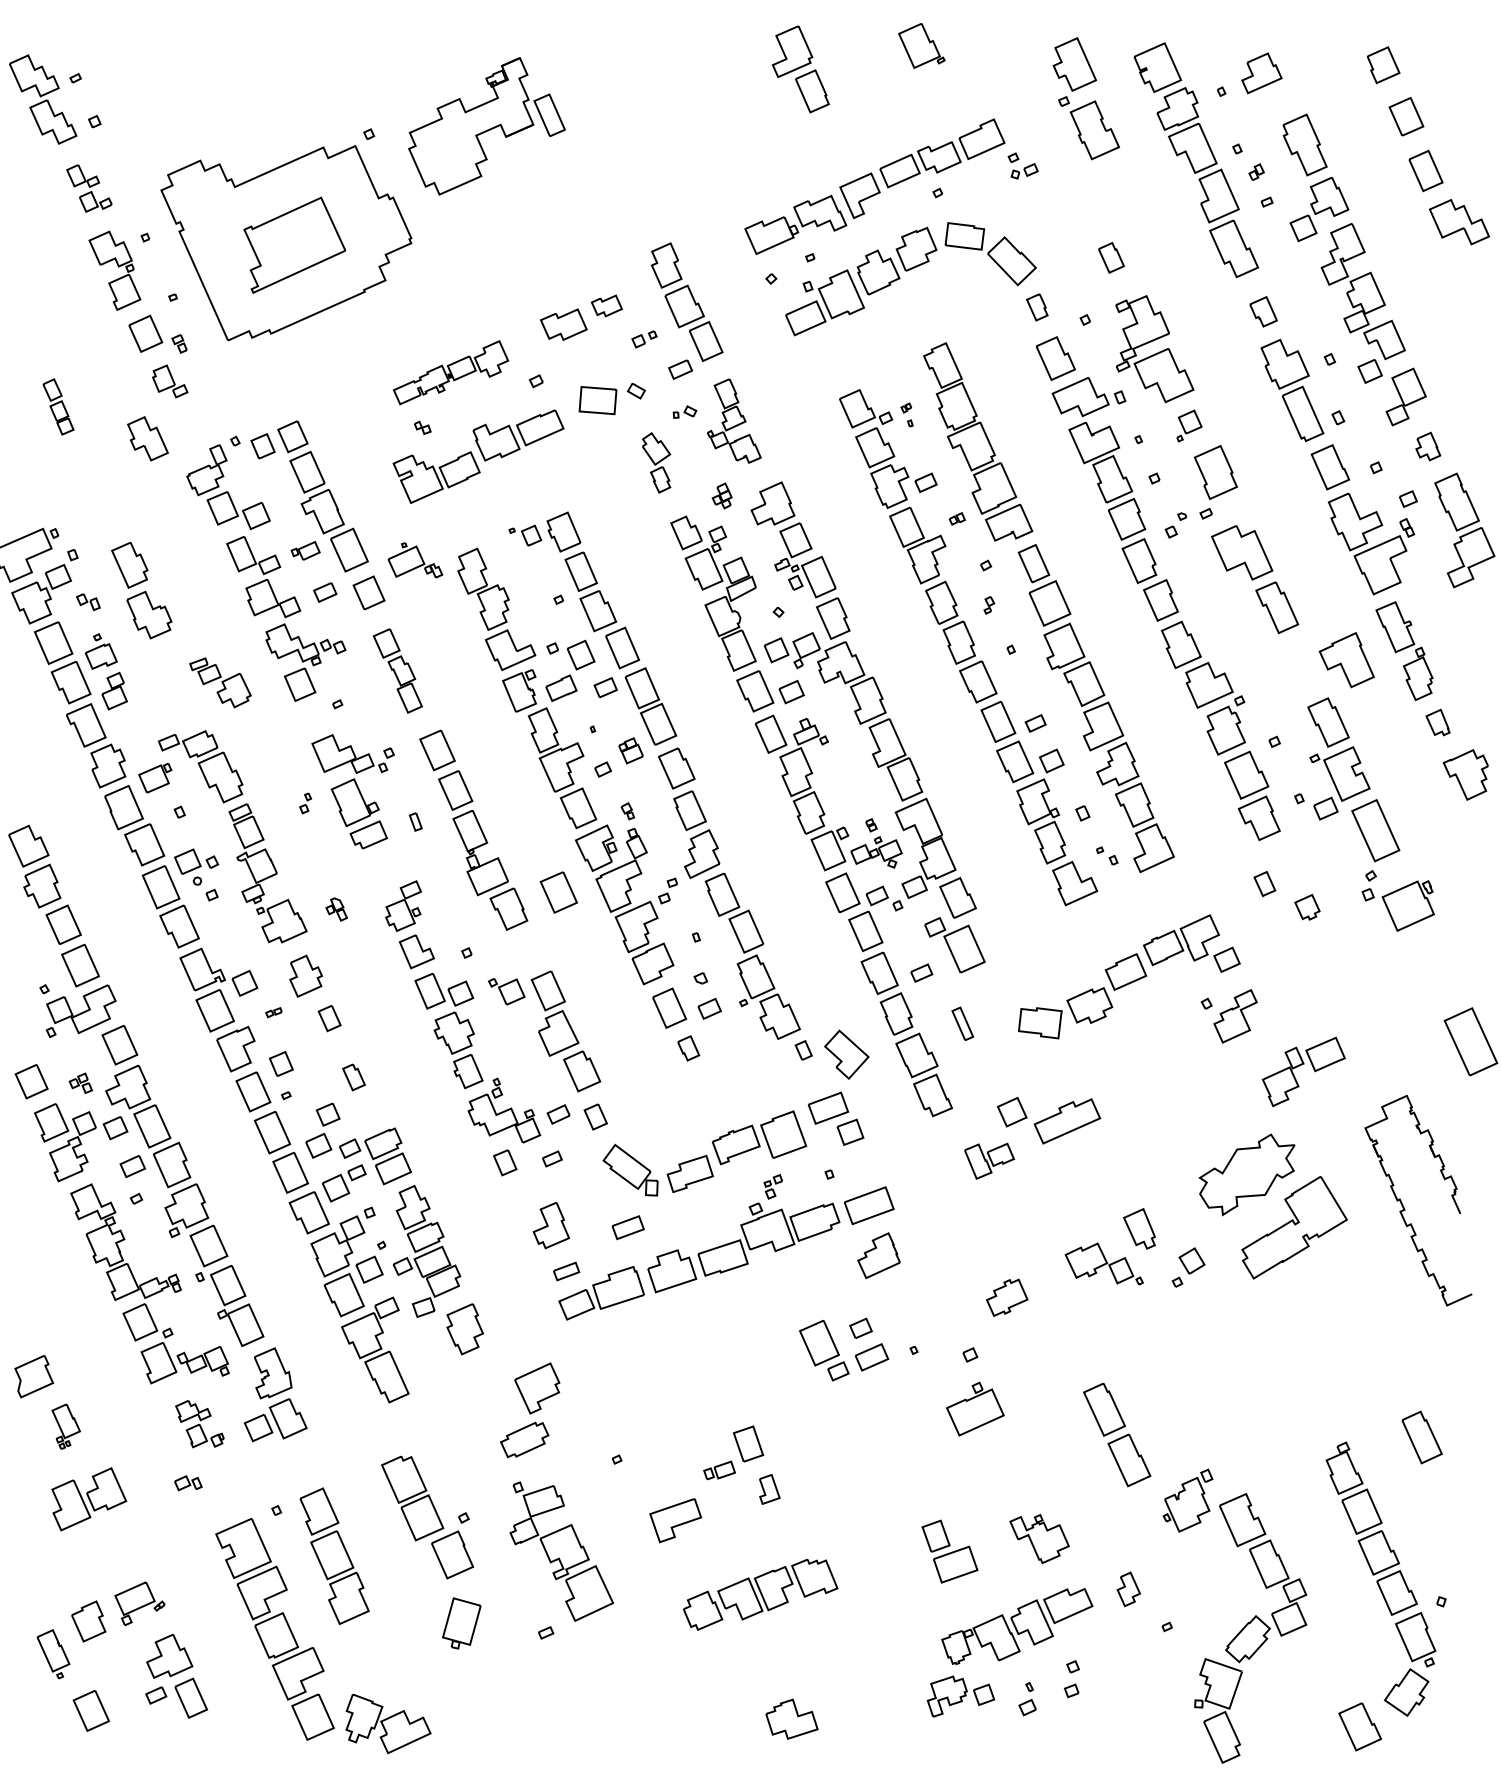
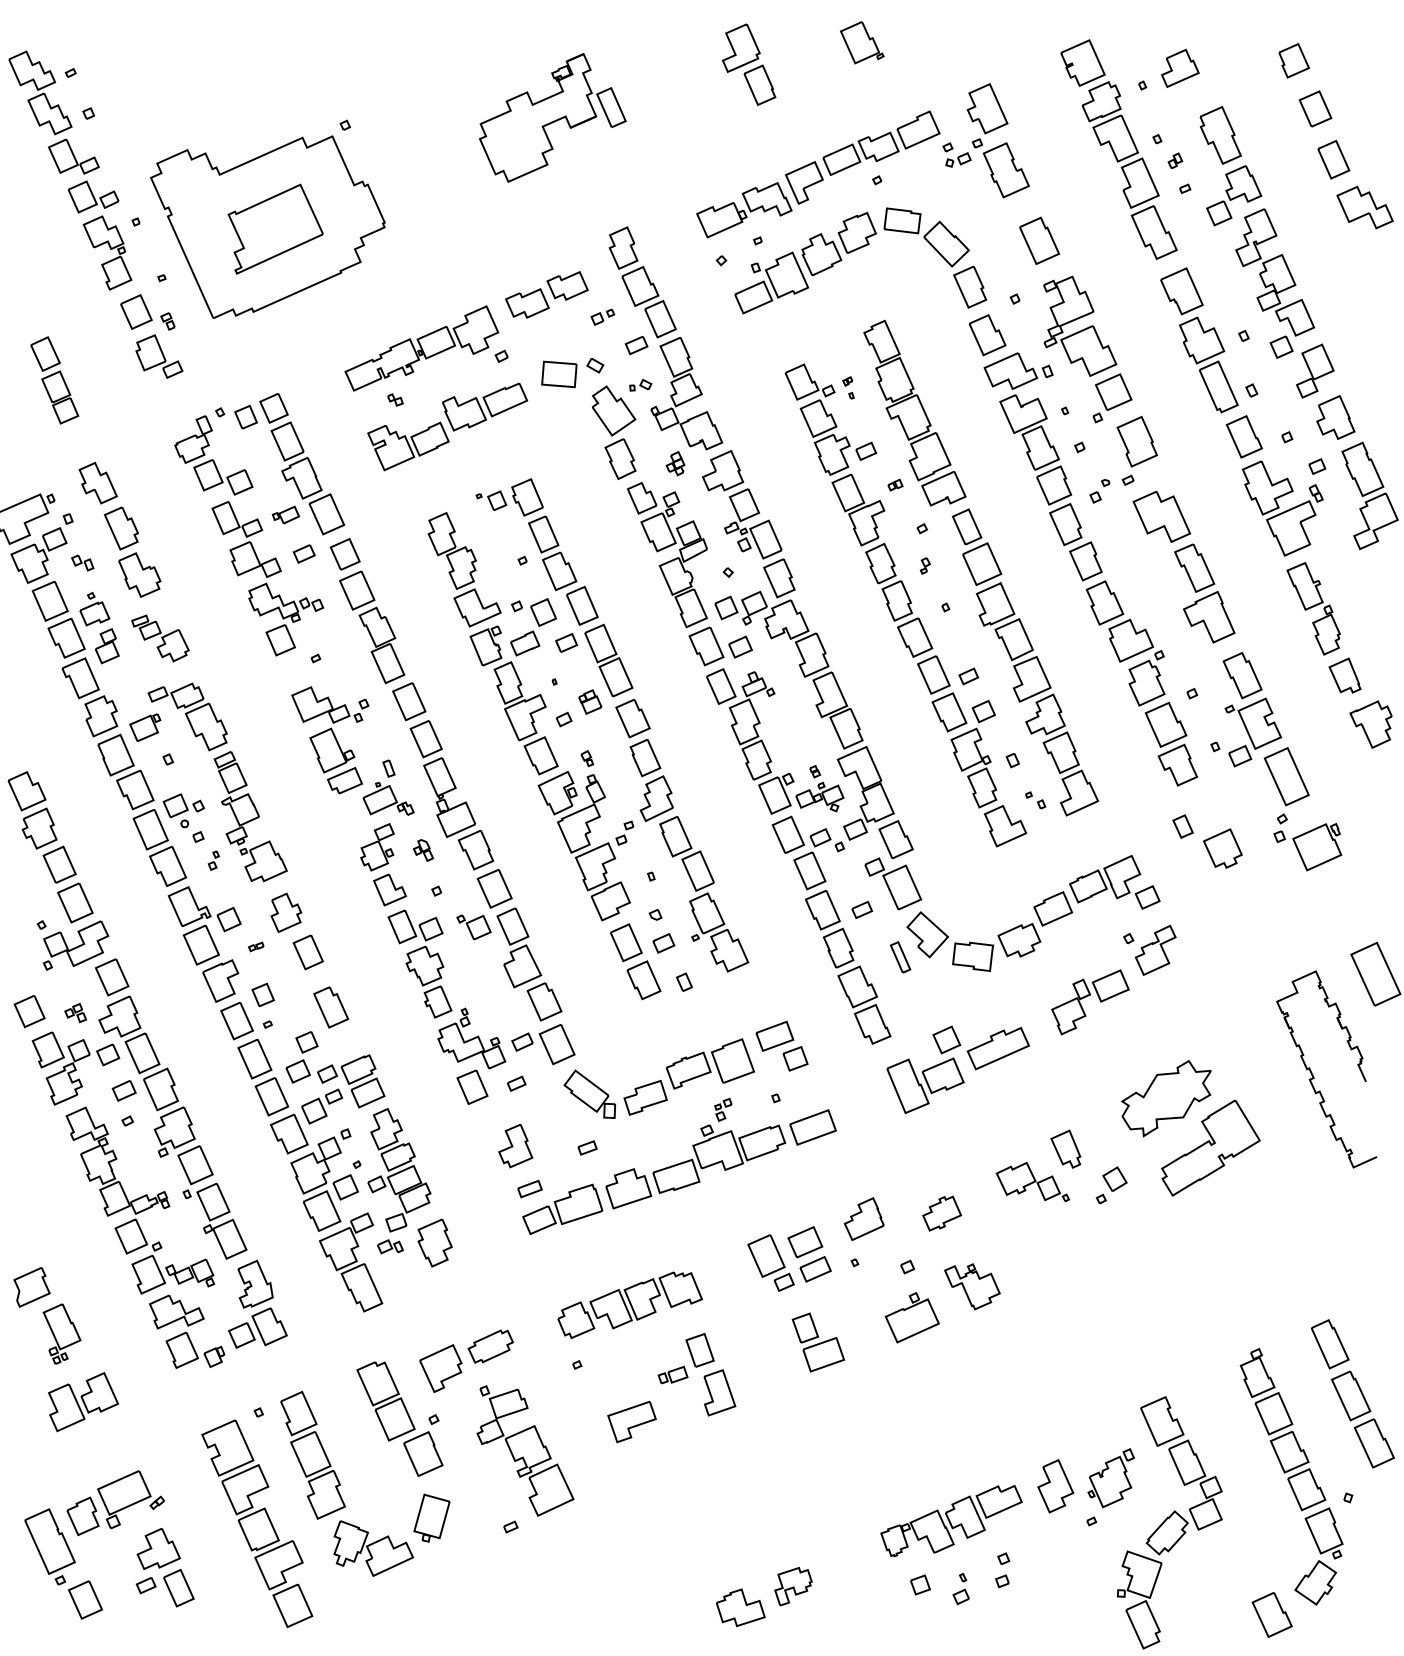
part: (1086, 98) -> (998, 140), moved
part: (486, 126) -> (552, 118), moved
part: (89, 188) -> (83, 176), size x1.67
part: (1111, 257) -> (1039, 240), size x1.67
part: (606, 305) -> (567, 285), size x1.43
part: (1037, 307) -> (970, 287), size x1.67
part: (1263, 311) -> (1181, 291), size x1.67
part: (450, 372) -> (421, 348), size x1.43
part: (169, 381) -> (158, 356), size x1.43
part: (58, 406) -> (54, 379), size x1.67
part: (734, 420) -> (687, 393), size x1.43
part: (1189, 425) -> (1112, 397), size x1.67
part: (147, 438) -> (97, 482), moved
part: (1428, 446) -> (1336, 417), size x1.67
part: (656, 462) -> (614, 432), size x1.67
part: (415, 560) -> (388, 799), moved
part: (1346, 660) -> (1208, 617), moved
part: (397, 670) -> (371, 626), size x1.43
part: (220, 682) -> (160, 638), moved
part: (1437, 722) -> (1344, 675), size x1.43
part: (305, 803) -> (213, 860), moved
part: (558, 892) -> (494, 888), moved
part: (1307, 906) -> (1222, 847), size x1.67
part: (336, 909) -> (423, 850), moved
part: (329, 1018) -> (308, 952), size x1.43
part: (688, 1048) -> (644, 980), size x1.67
part: (803, 1050) -> (684, 982), moved
part: (846, 1054) -> (927, 934), moved
part: (1301, 1065) -> (1088, 996), moved
part: (353, 1077) -> (330, 1007), size x1.67
part: (595, 1116) -> (557, 1044), size x1.67
part: (989, 1161) -> (925, 1086), size x1.67
part: (505, 1162) -> (472, 1087), size x1.43
part: (1403, 1204) -> (1312, 1073), moved
part: (627, 1227) -> (586, 1147), size x0.62
part: (878, 1255) -> (863, 1218), moved
part: (860, 1328) -> (804, 1242), size x1.67
part: (537, 1388) -> (441, 1368), moved
part: (199, 1423) -> (186, 1331), size x1.67
part: (65, 1426) -> (61, 1333), size x1.43
part: (1117, 1434) -> (1363, 1419), moved
part: (188, 1483) -> (390, 1247), moved
part: (769, 1489) -> (719, 1392), size x1.67
part: (1187, 1500) -> (1110, 1478), moved
part: (1039, 1539) -> (972, 1287), moved
part: (949, 1551) -> (817, 1342), moved
part: (1128, 1589) -> (1055, 1486), size x1.67
part: (760, 1594) -> (629, 1305), moved
part: (139, 1603) -> (130, 1499), size x1.43
part: (53, 1654) -> (50, 1547), size x1.67
part: (946, 1696) -> (792, 1586), moved
part: (388, 1723) -> (373, 1548), moved

